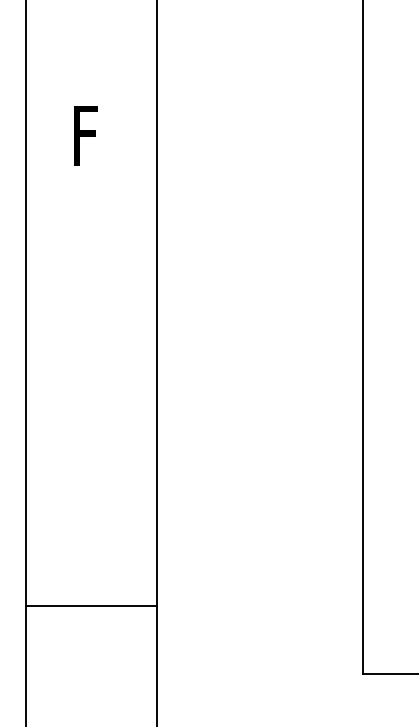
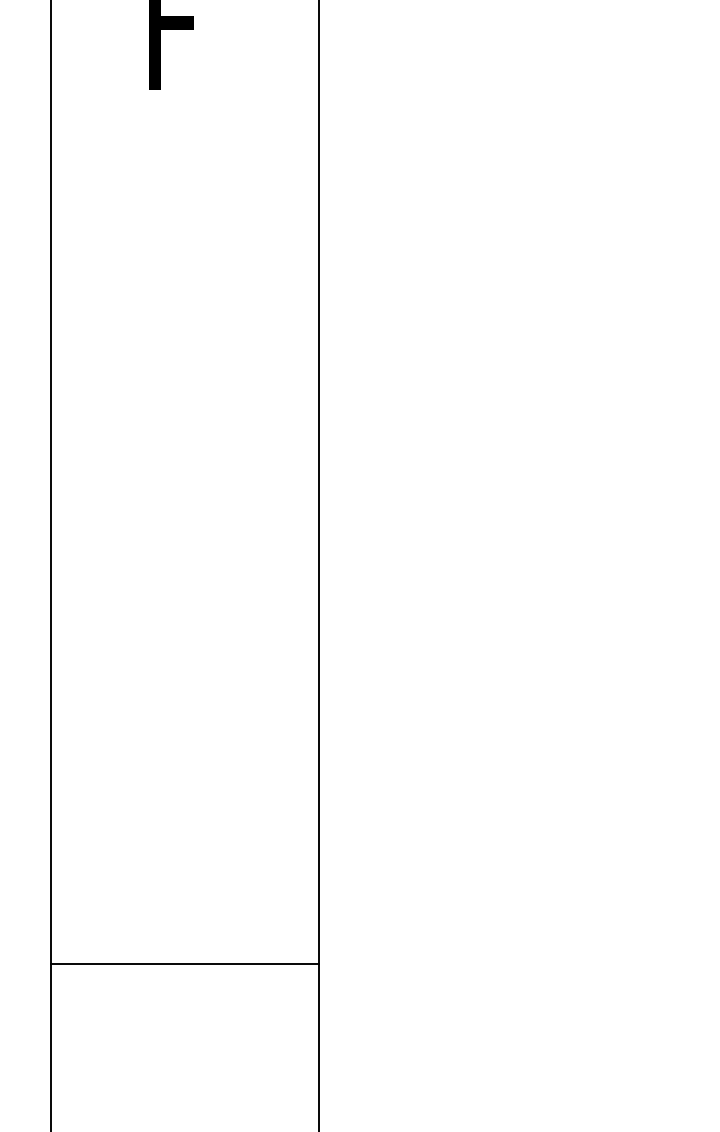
line: (91, 605) -> (184, 963), moved

